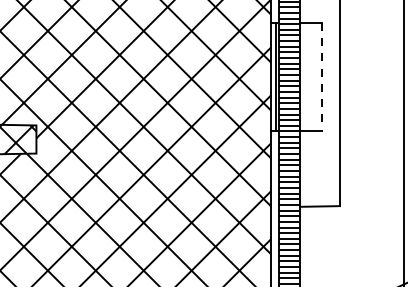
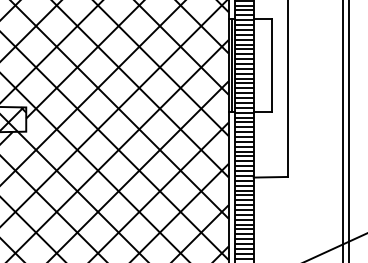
line: (322, 76) -> (272, 65), dashed -> solid

